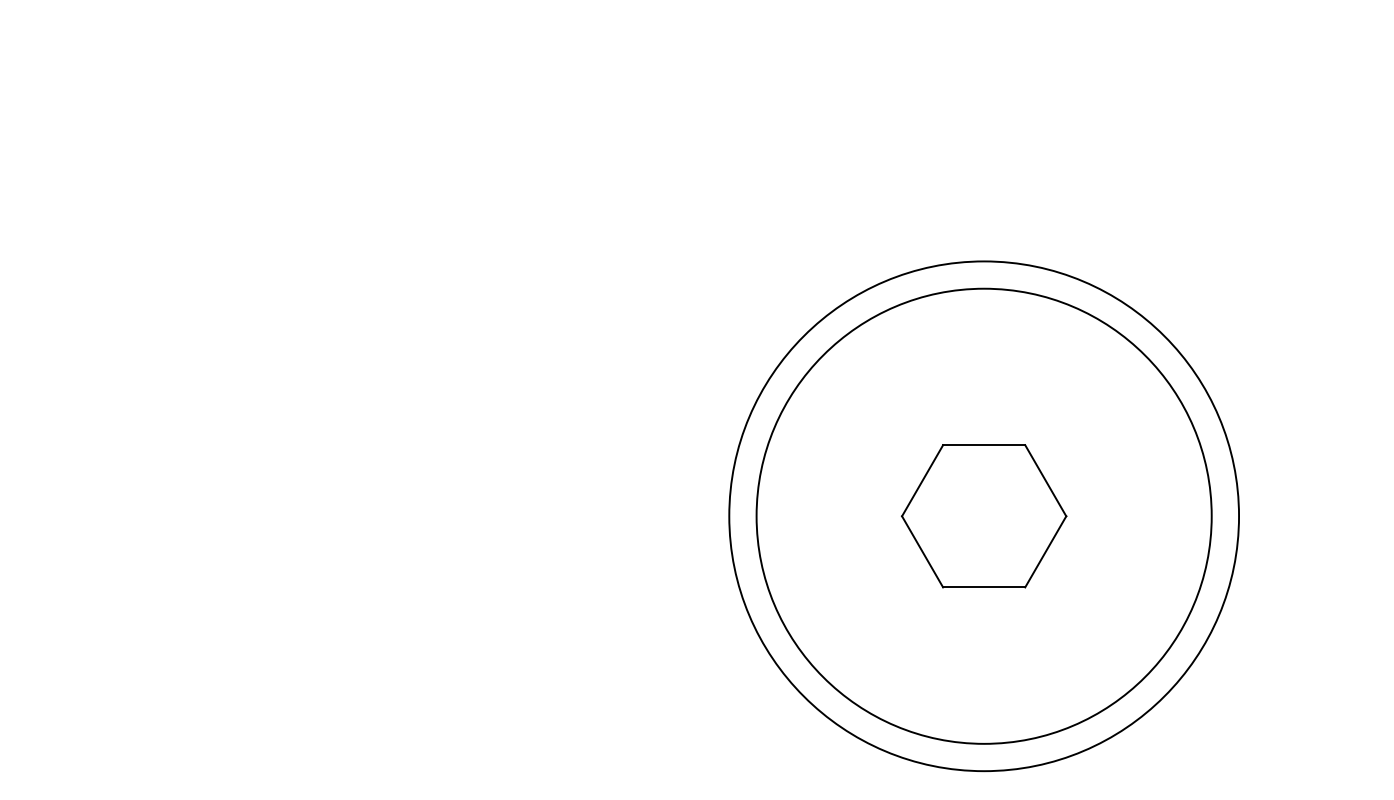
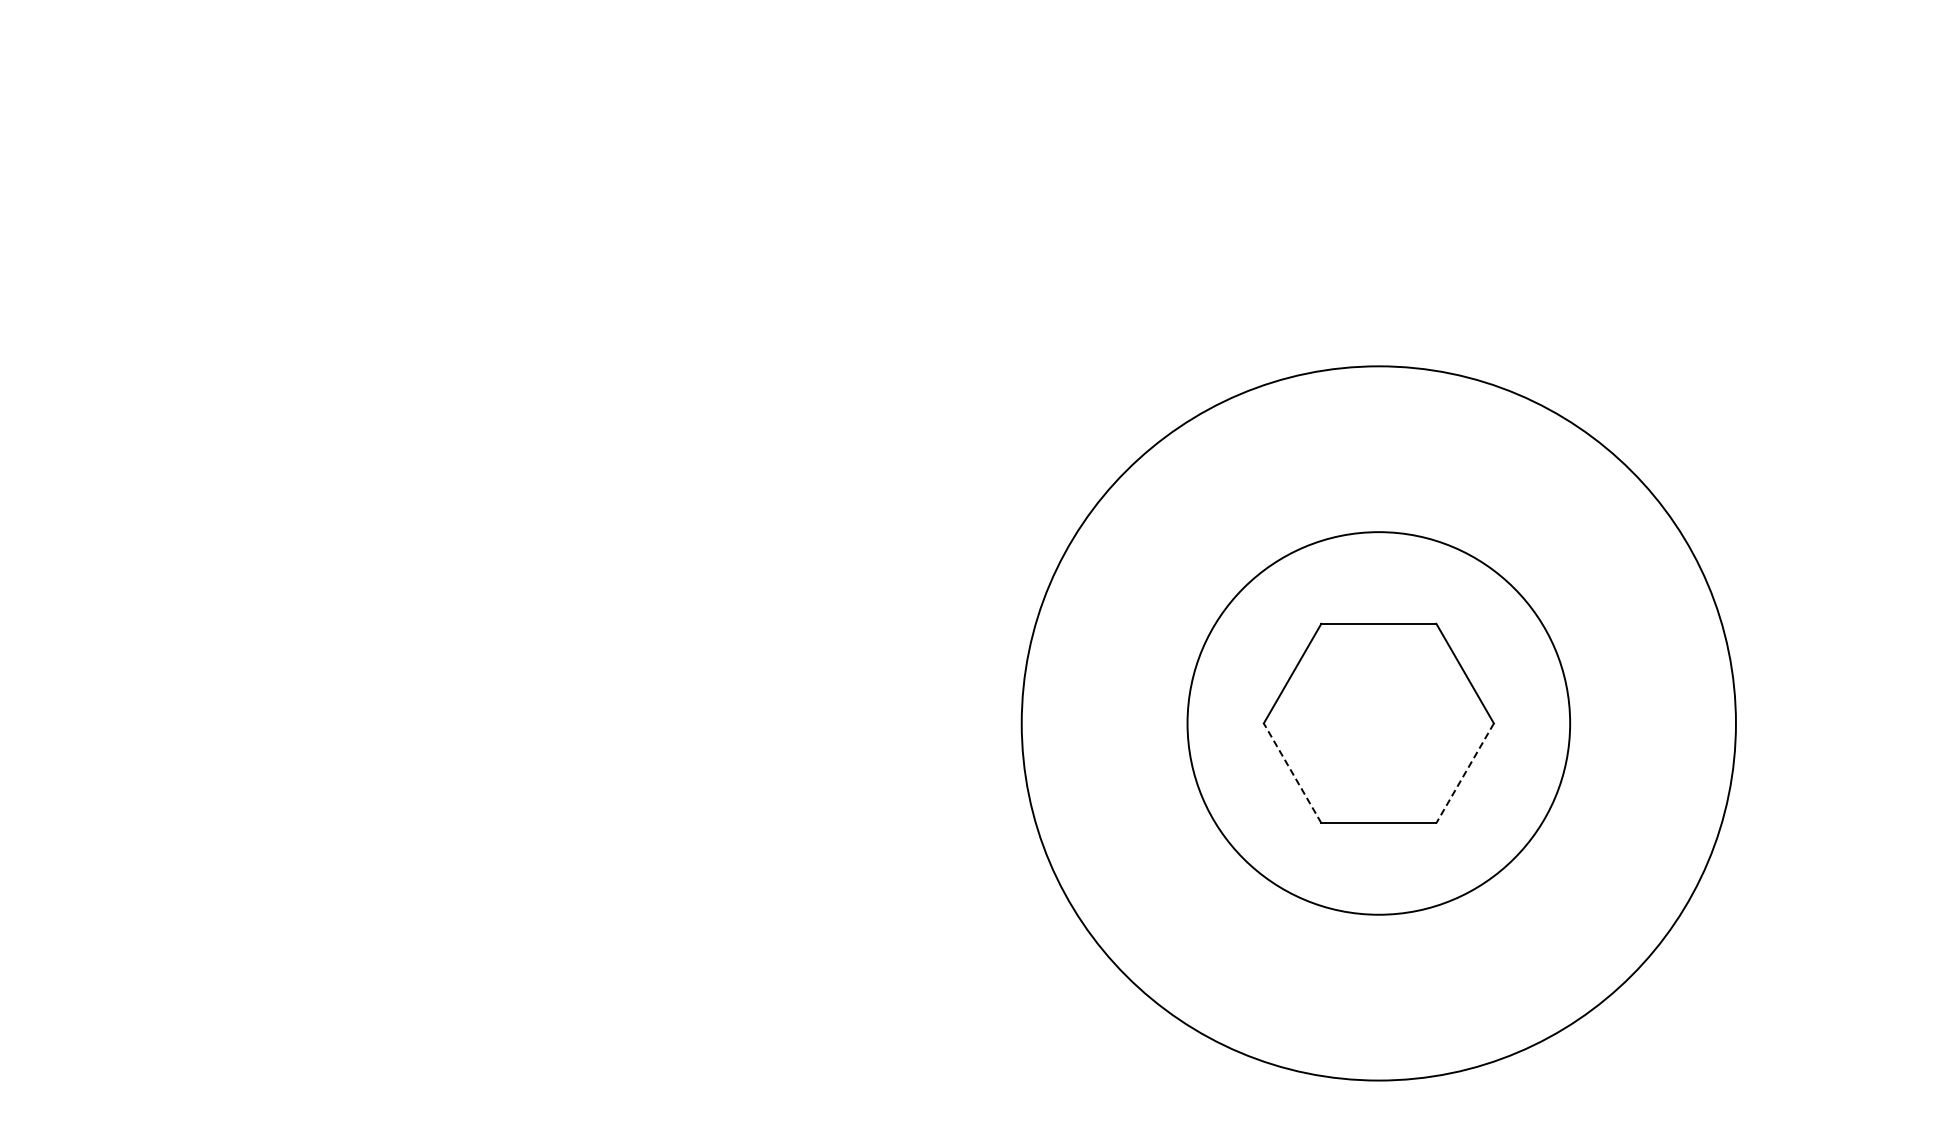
circle: (983, 516) -> (1378, 723), size x0.6
line: (922, 552) -> (1292, 773), solid -> dashed
line: (1045, 552) -> (1465, 773), solid -> dashed

